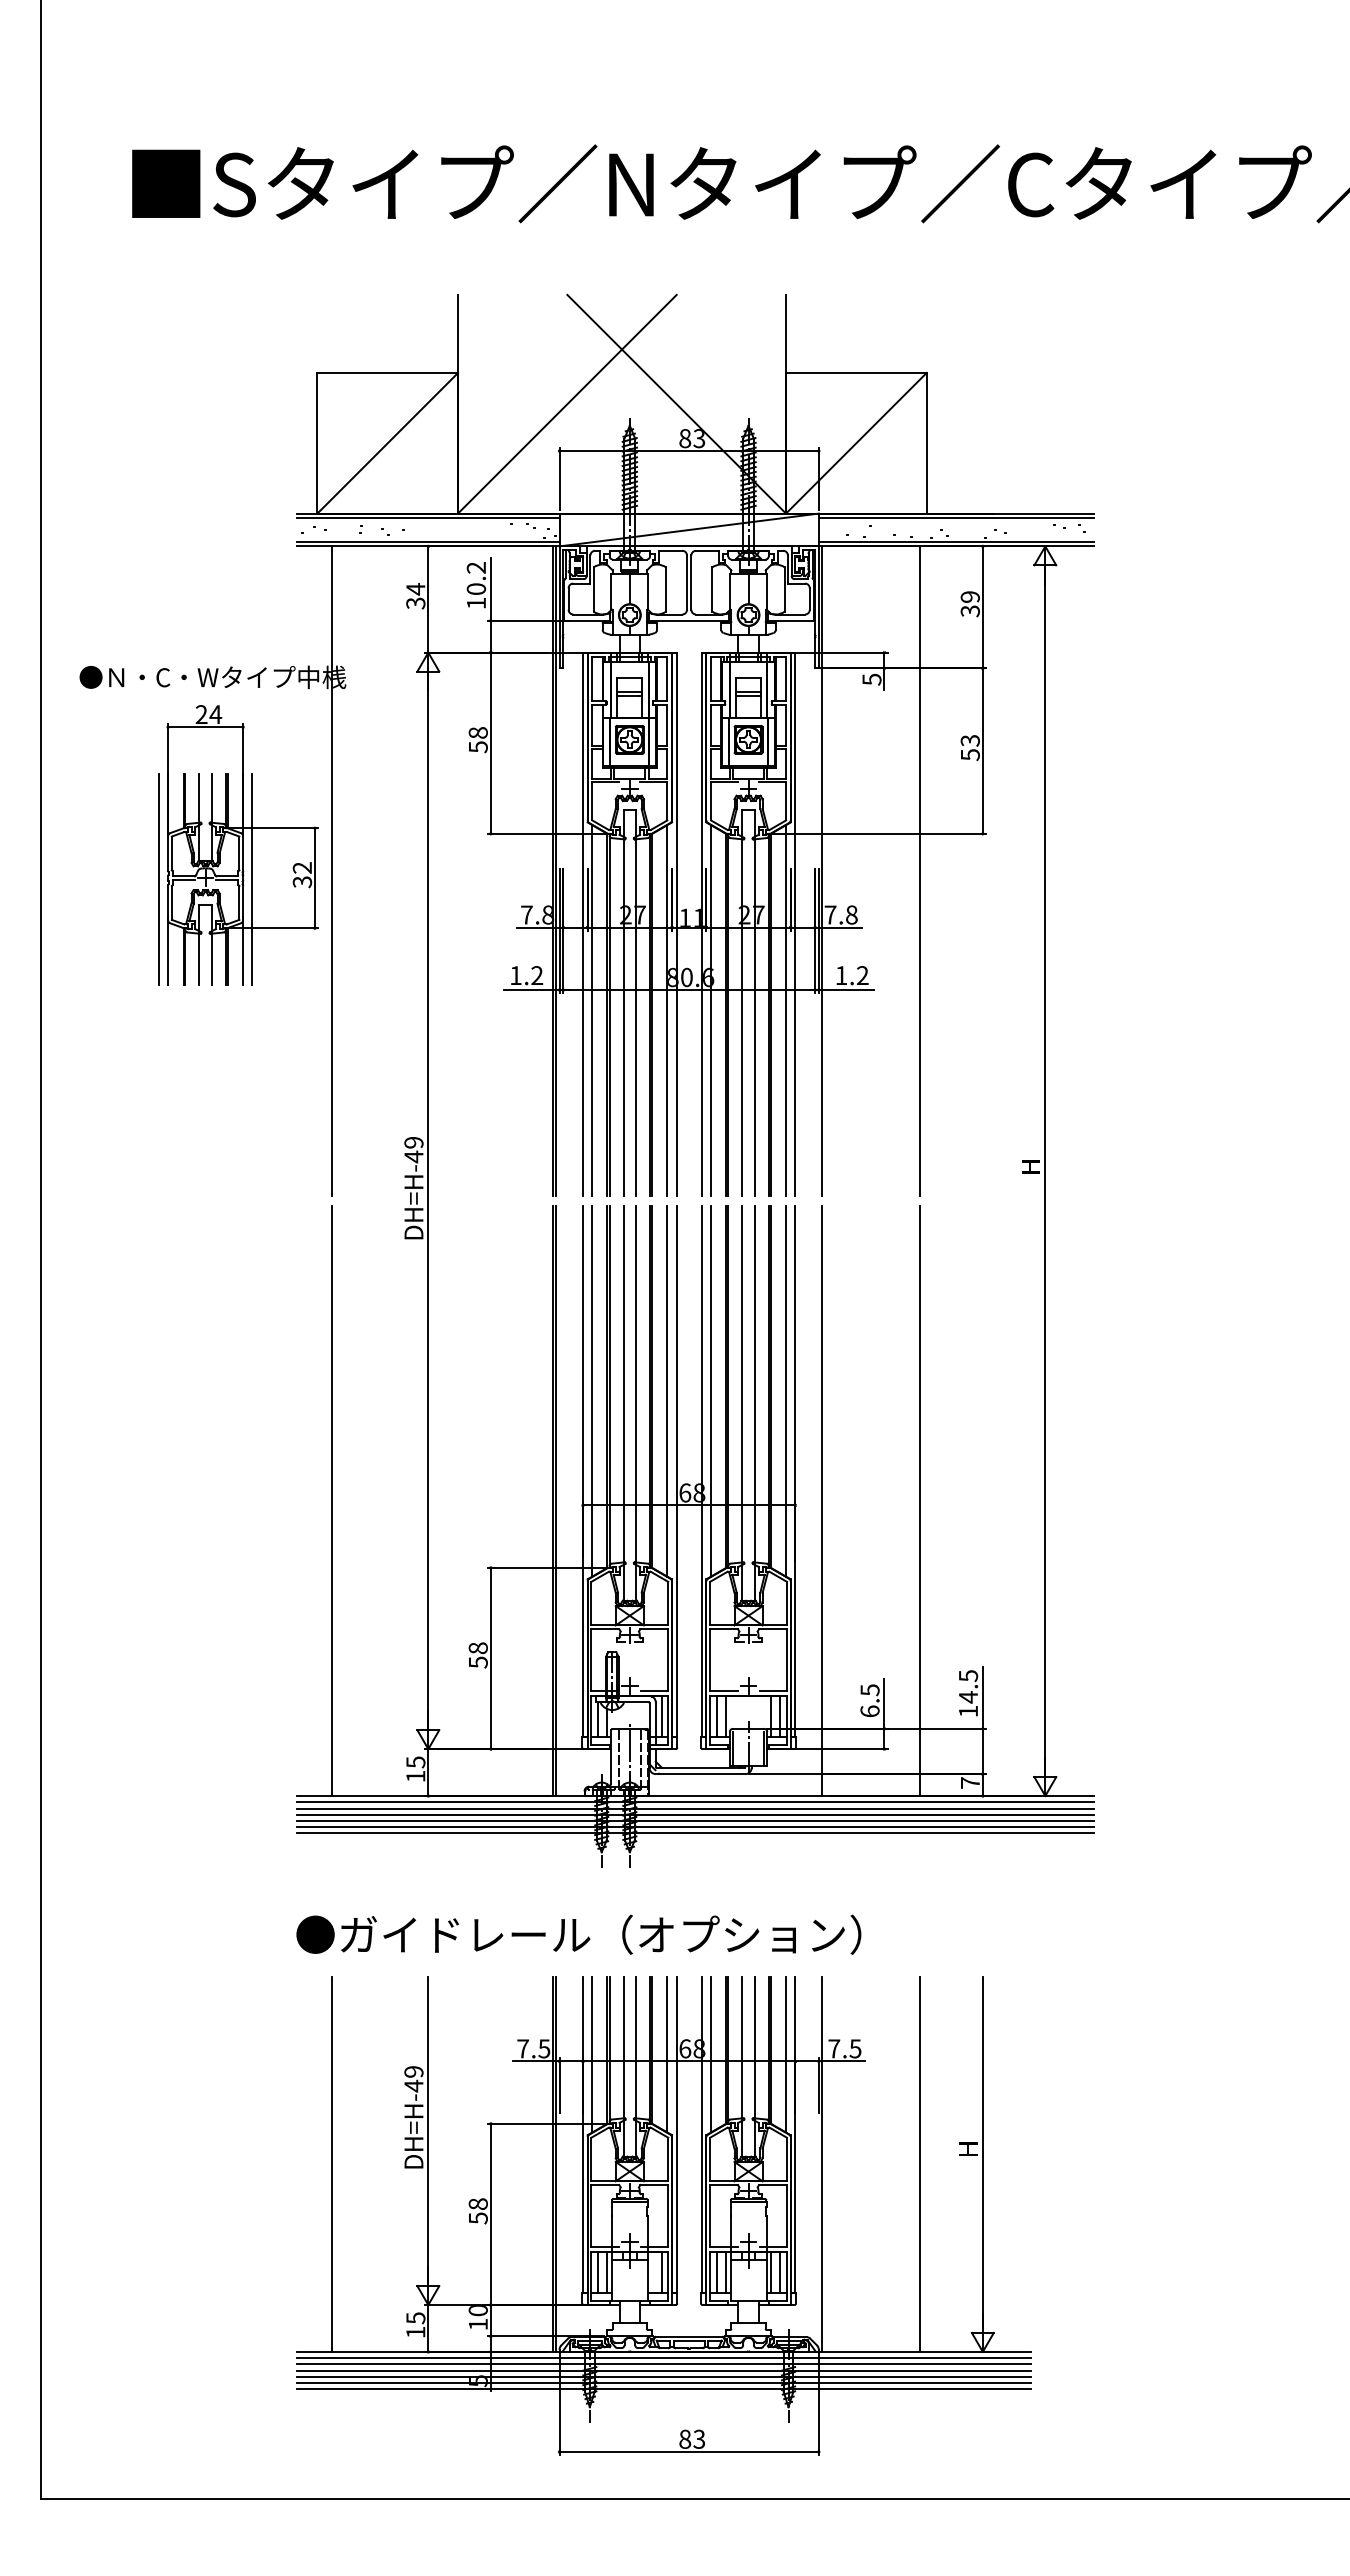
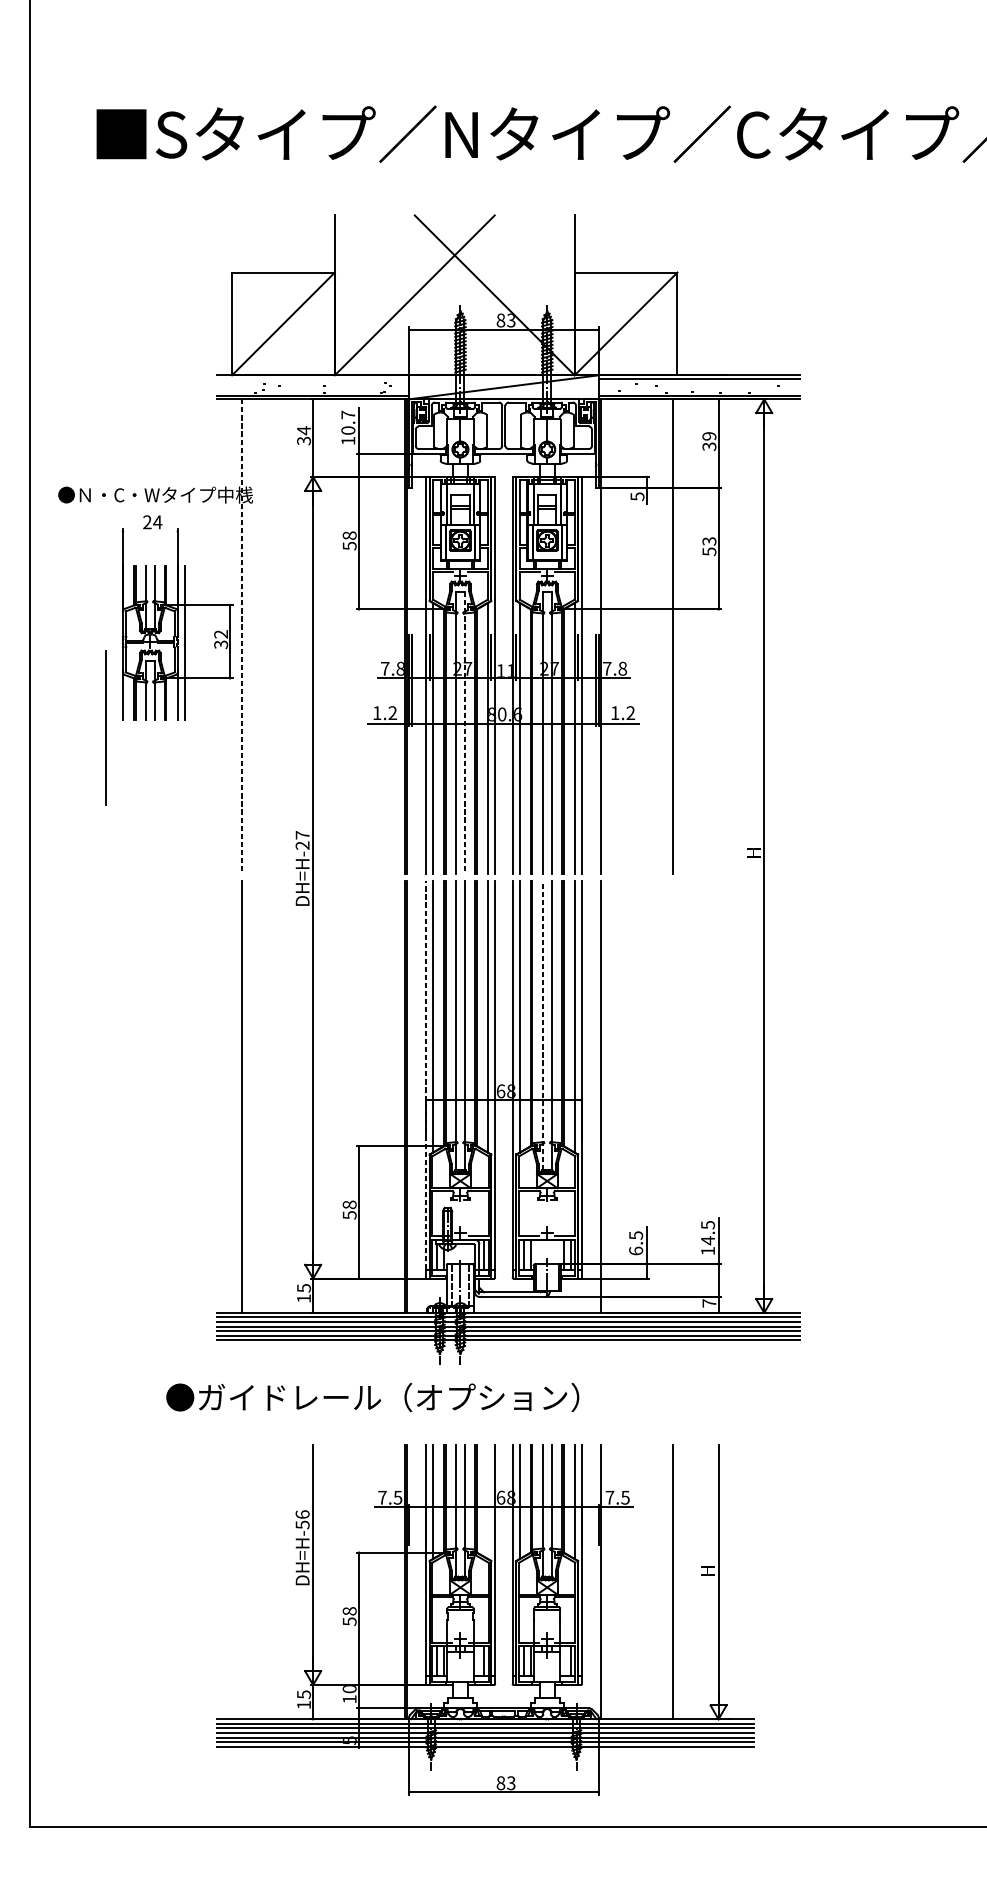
line: (427, 518) -> (312, 378), removed
text: (475, 567) -> (347, 414), 10.2 -> 10.7
line: (205, 727) -> (150, 531), removed
line: (331, 871) -> (242, 636), solid -> dashed
line: (158, 879) -> (105, 728), moved
line: (636, 1003) -> (465, 733), solid -> dashed
text: (413, 1149) -> (302, 840), DH=H-49 -> DH=H-27
line: (742, 1403) -> (542, 1025), solid -> dashed
line: (582, 1471) -> (425, 1075), solid -> dashed
line: (920, 1500) -> (672, 1096), removed
text: (578, 1934) -> (372, 1397), moved
line: (667, 2054) -> (488, 1501), removed
text: (413, 2079) -> (302, 1520), DH=H-49 -> DH=H-56
line: (331, 2164) -> (242, 1582), removed
line: (771, 2271) -> (564, 1660), removed

